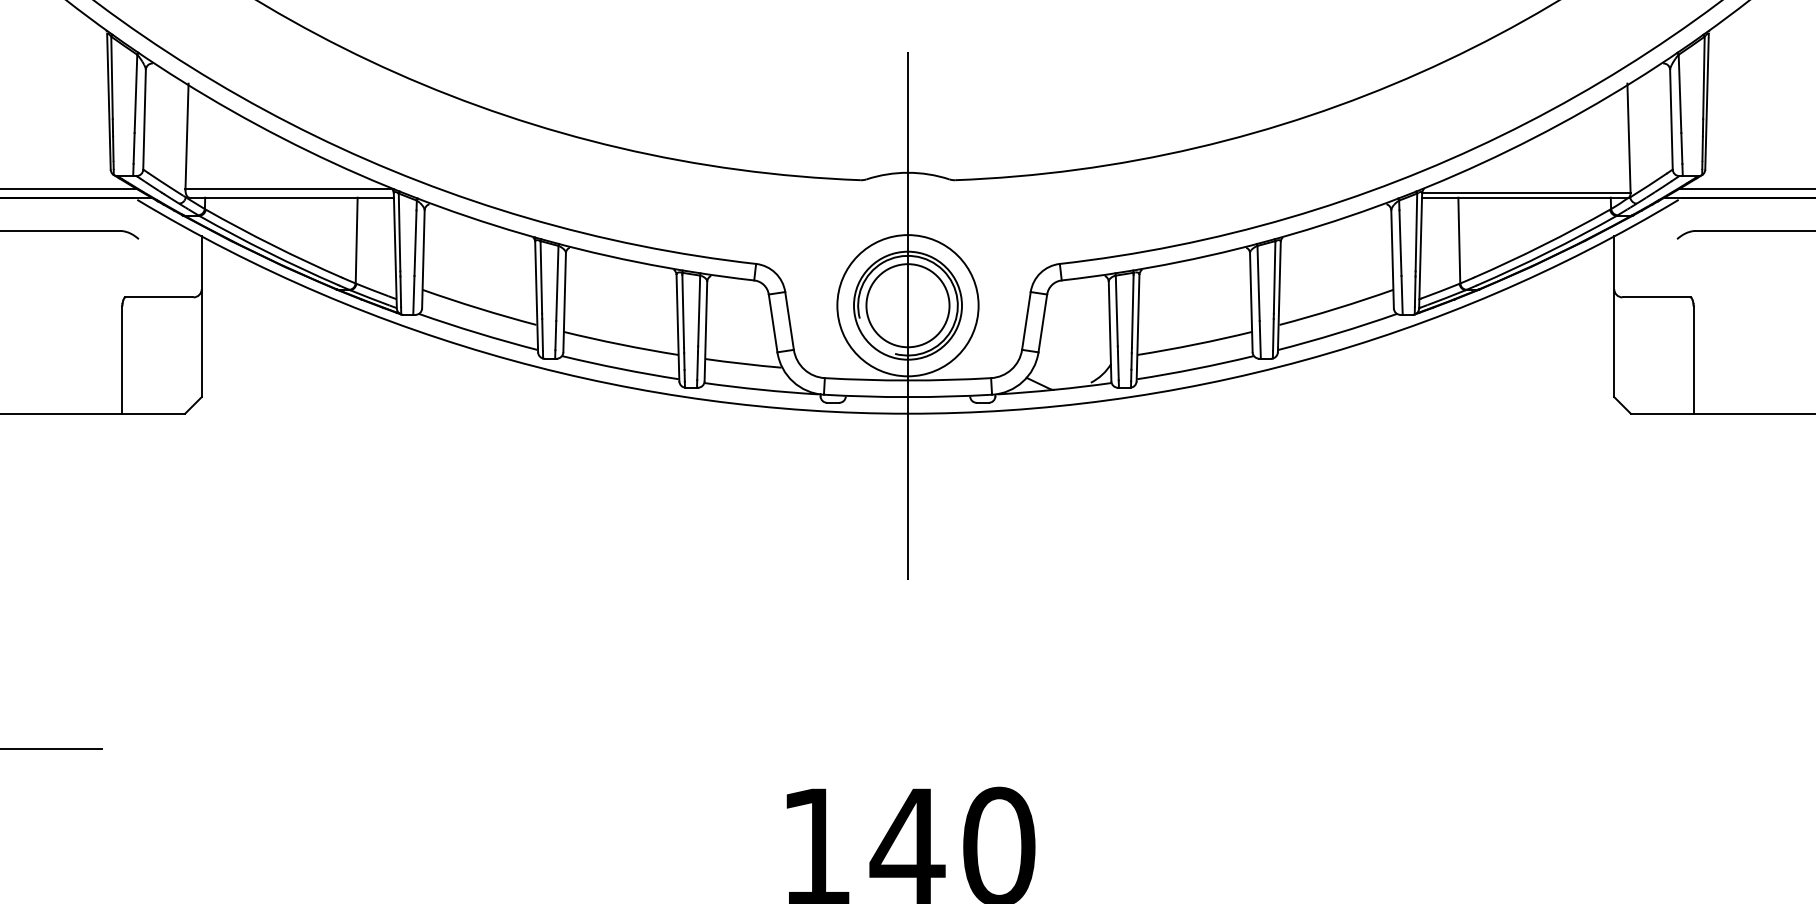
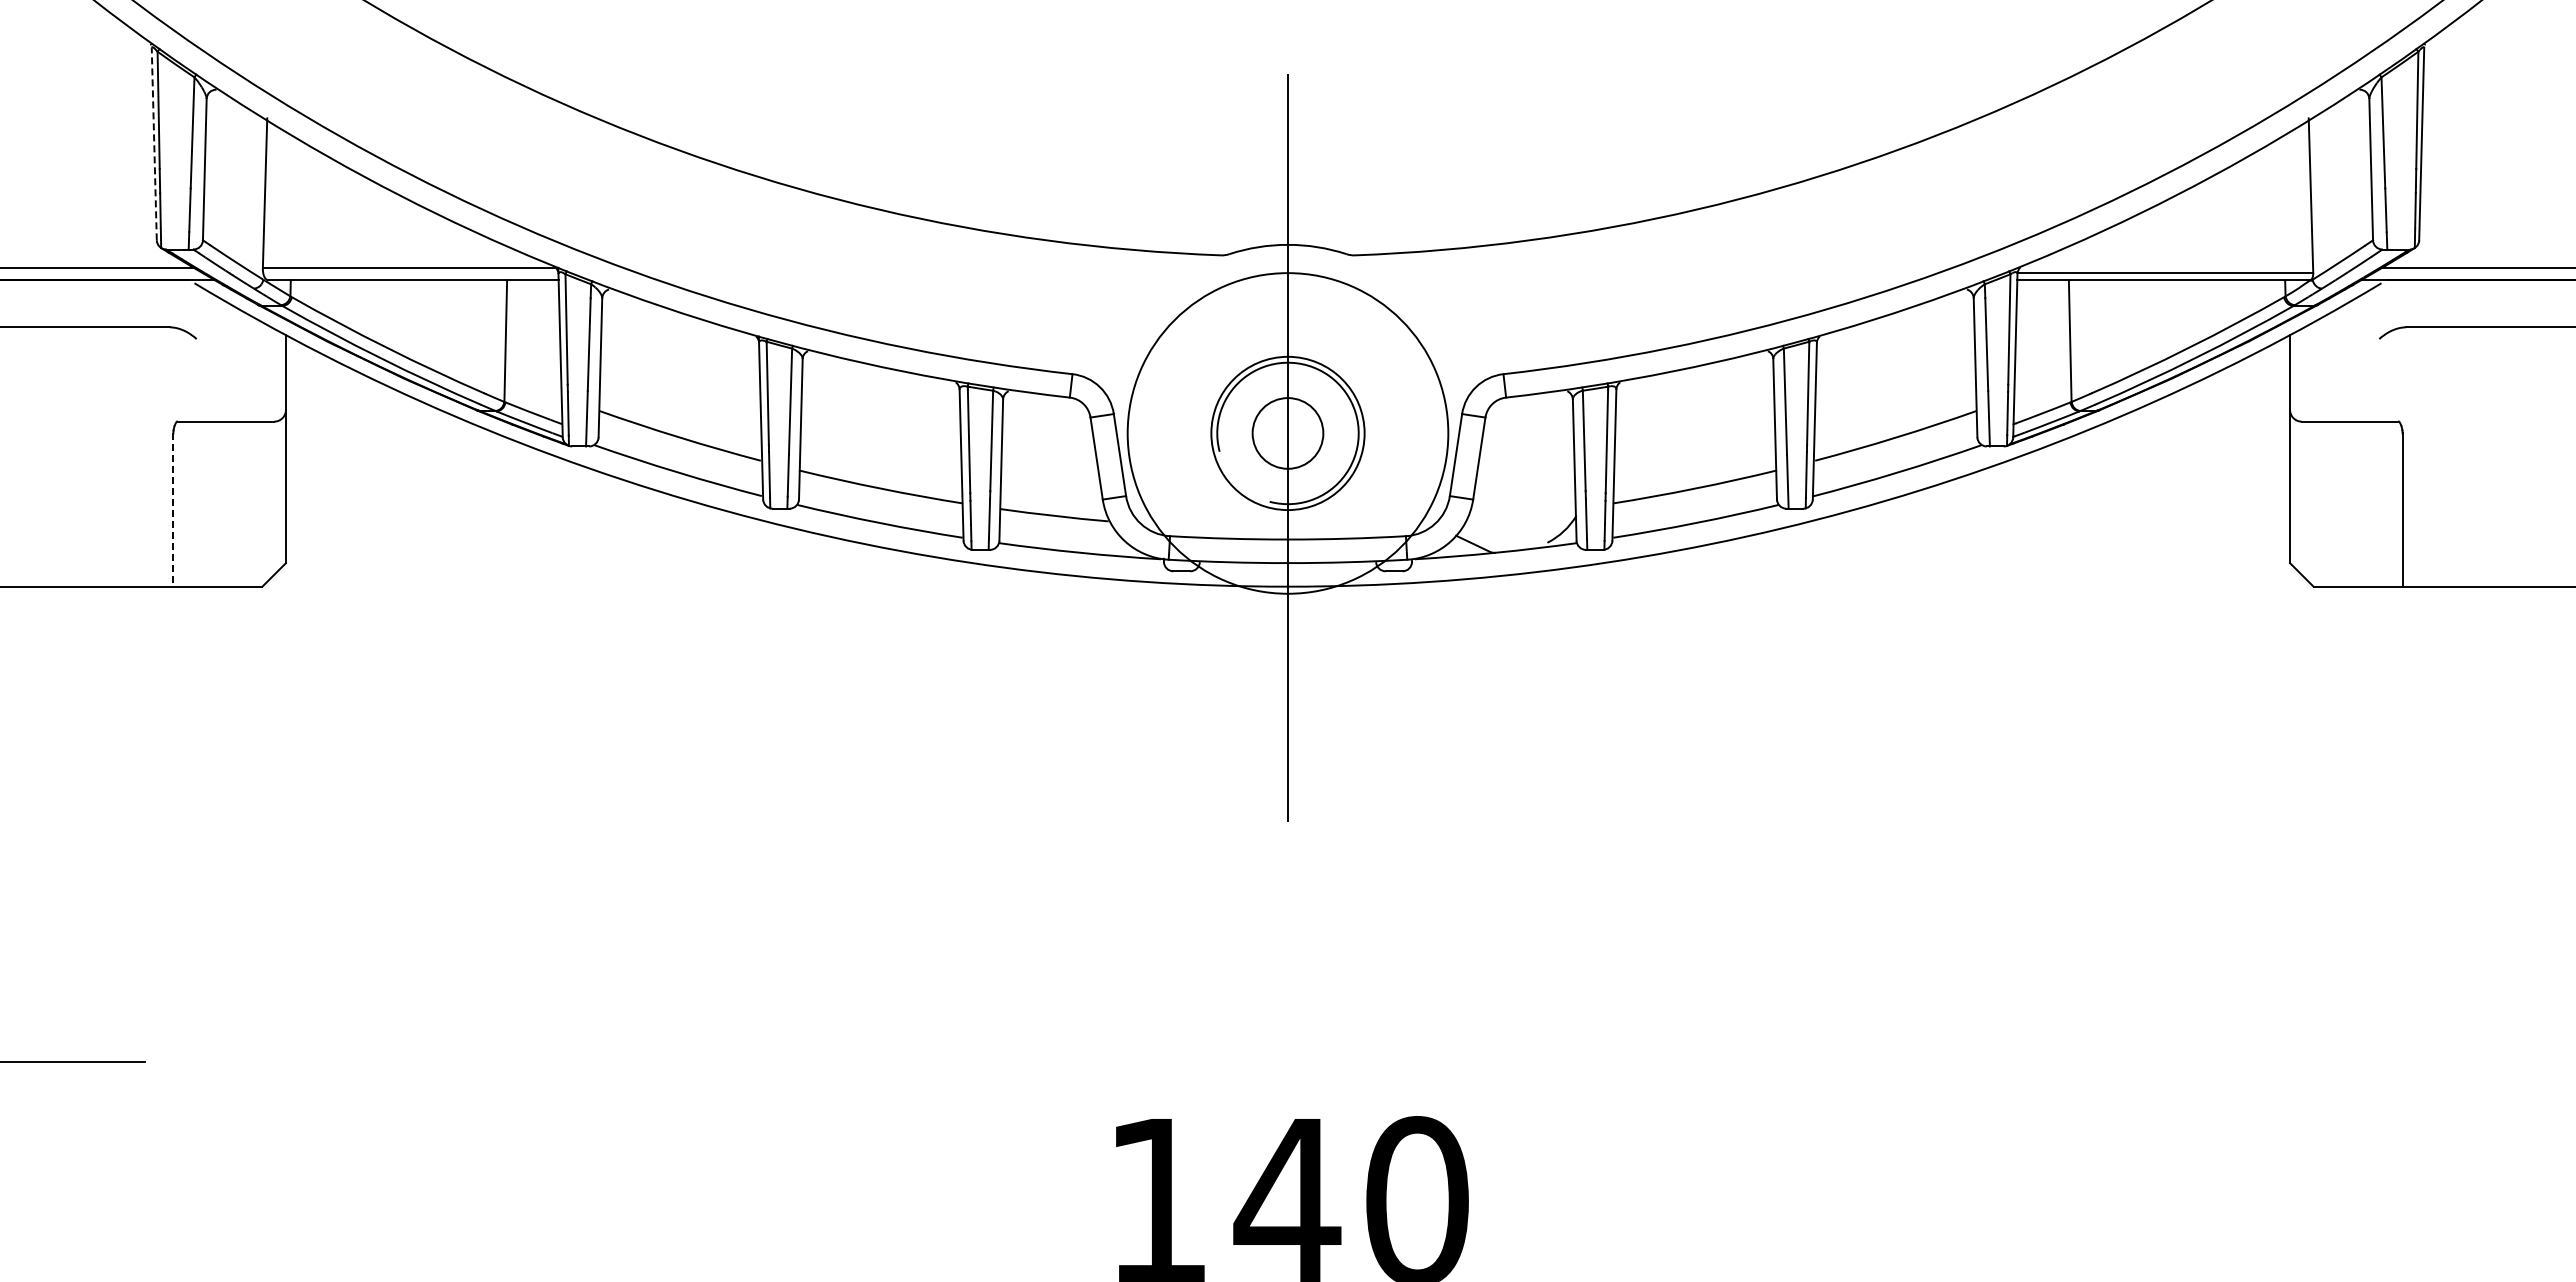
line: (109, 101) -> (154, 143), solid -> dashed
circle: (907, 305) -> (1287, 433), size x0.6
circle: (907, 305) -> (1287, 433), size x1.6
line: (122, 360) -> (173, 510), solid -> dashed

